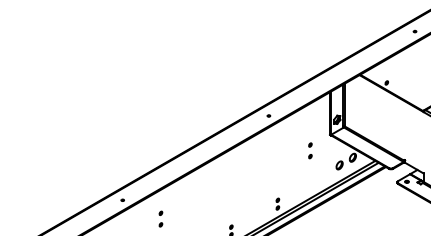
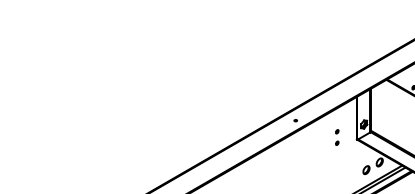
part: (310, 150) -> (337, 137), moved

